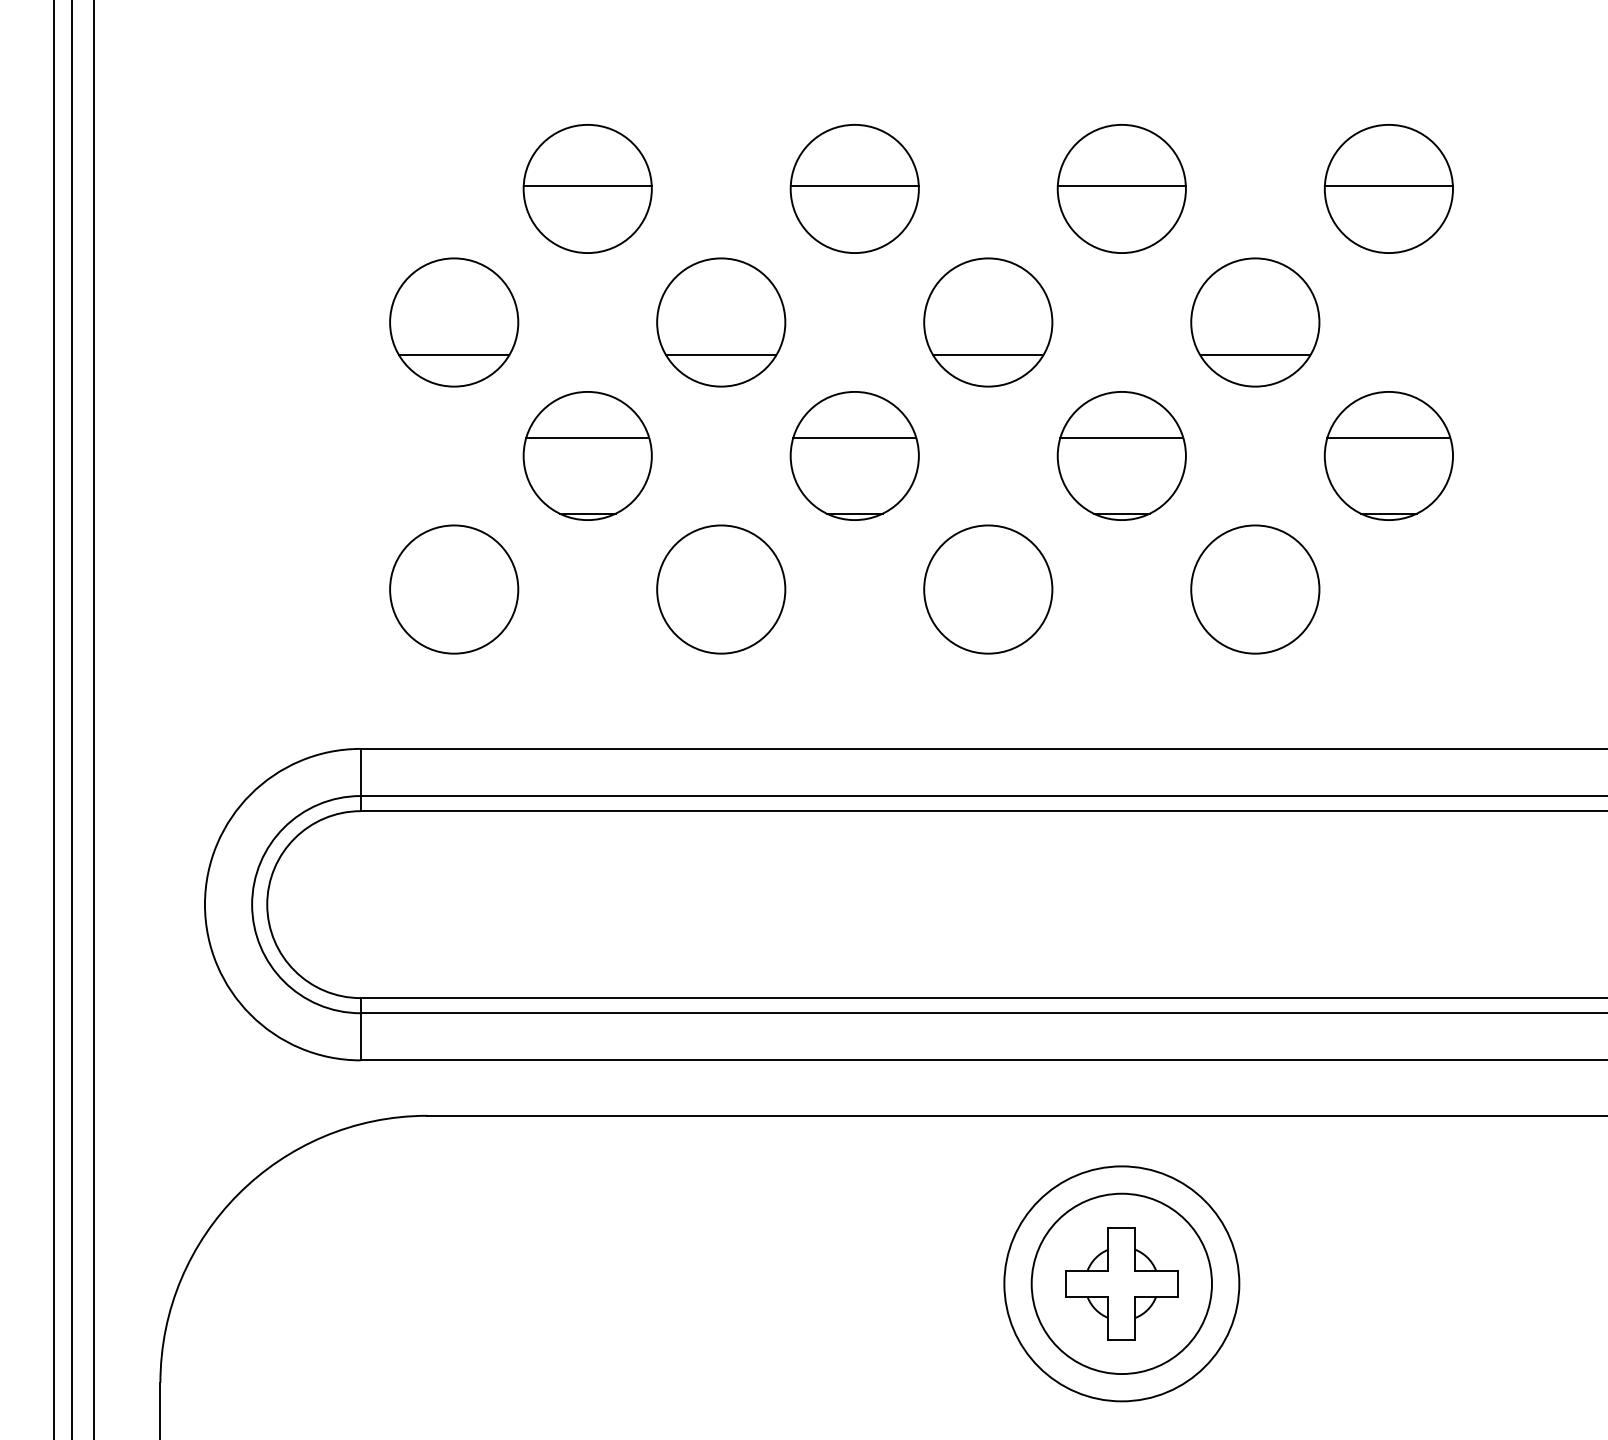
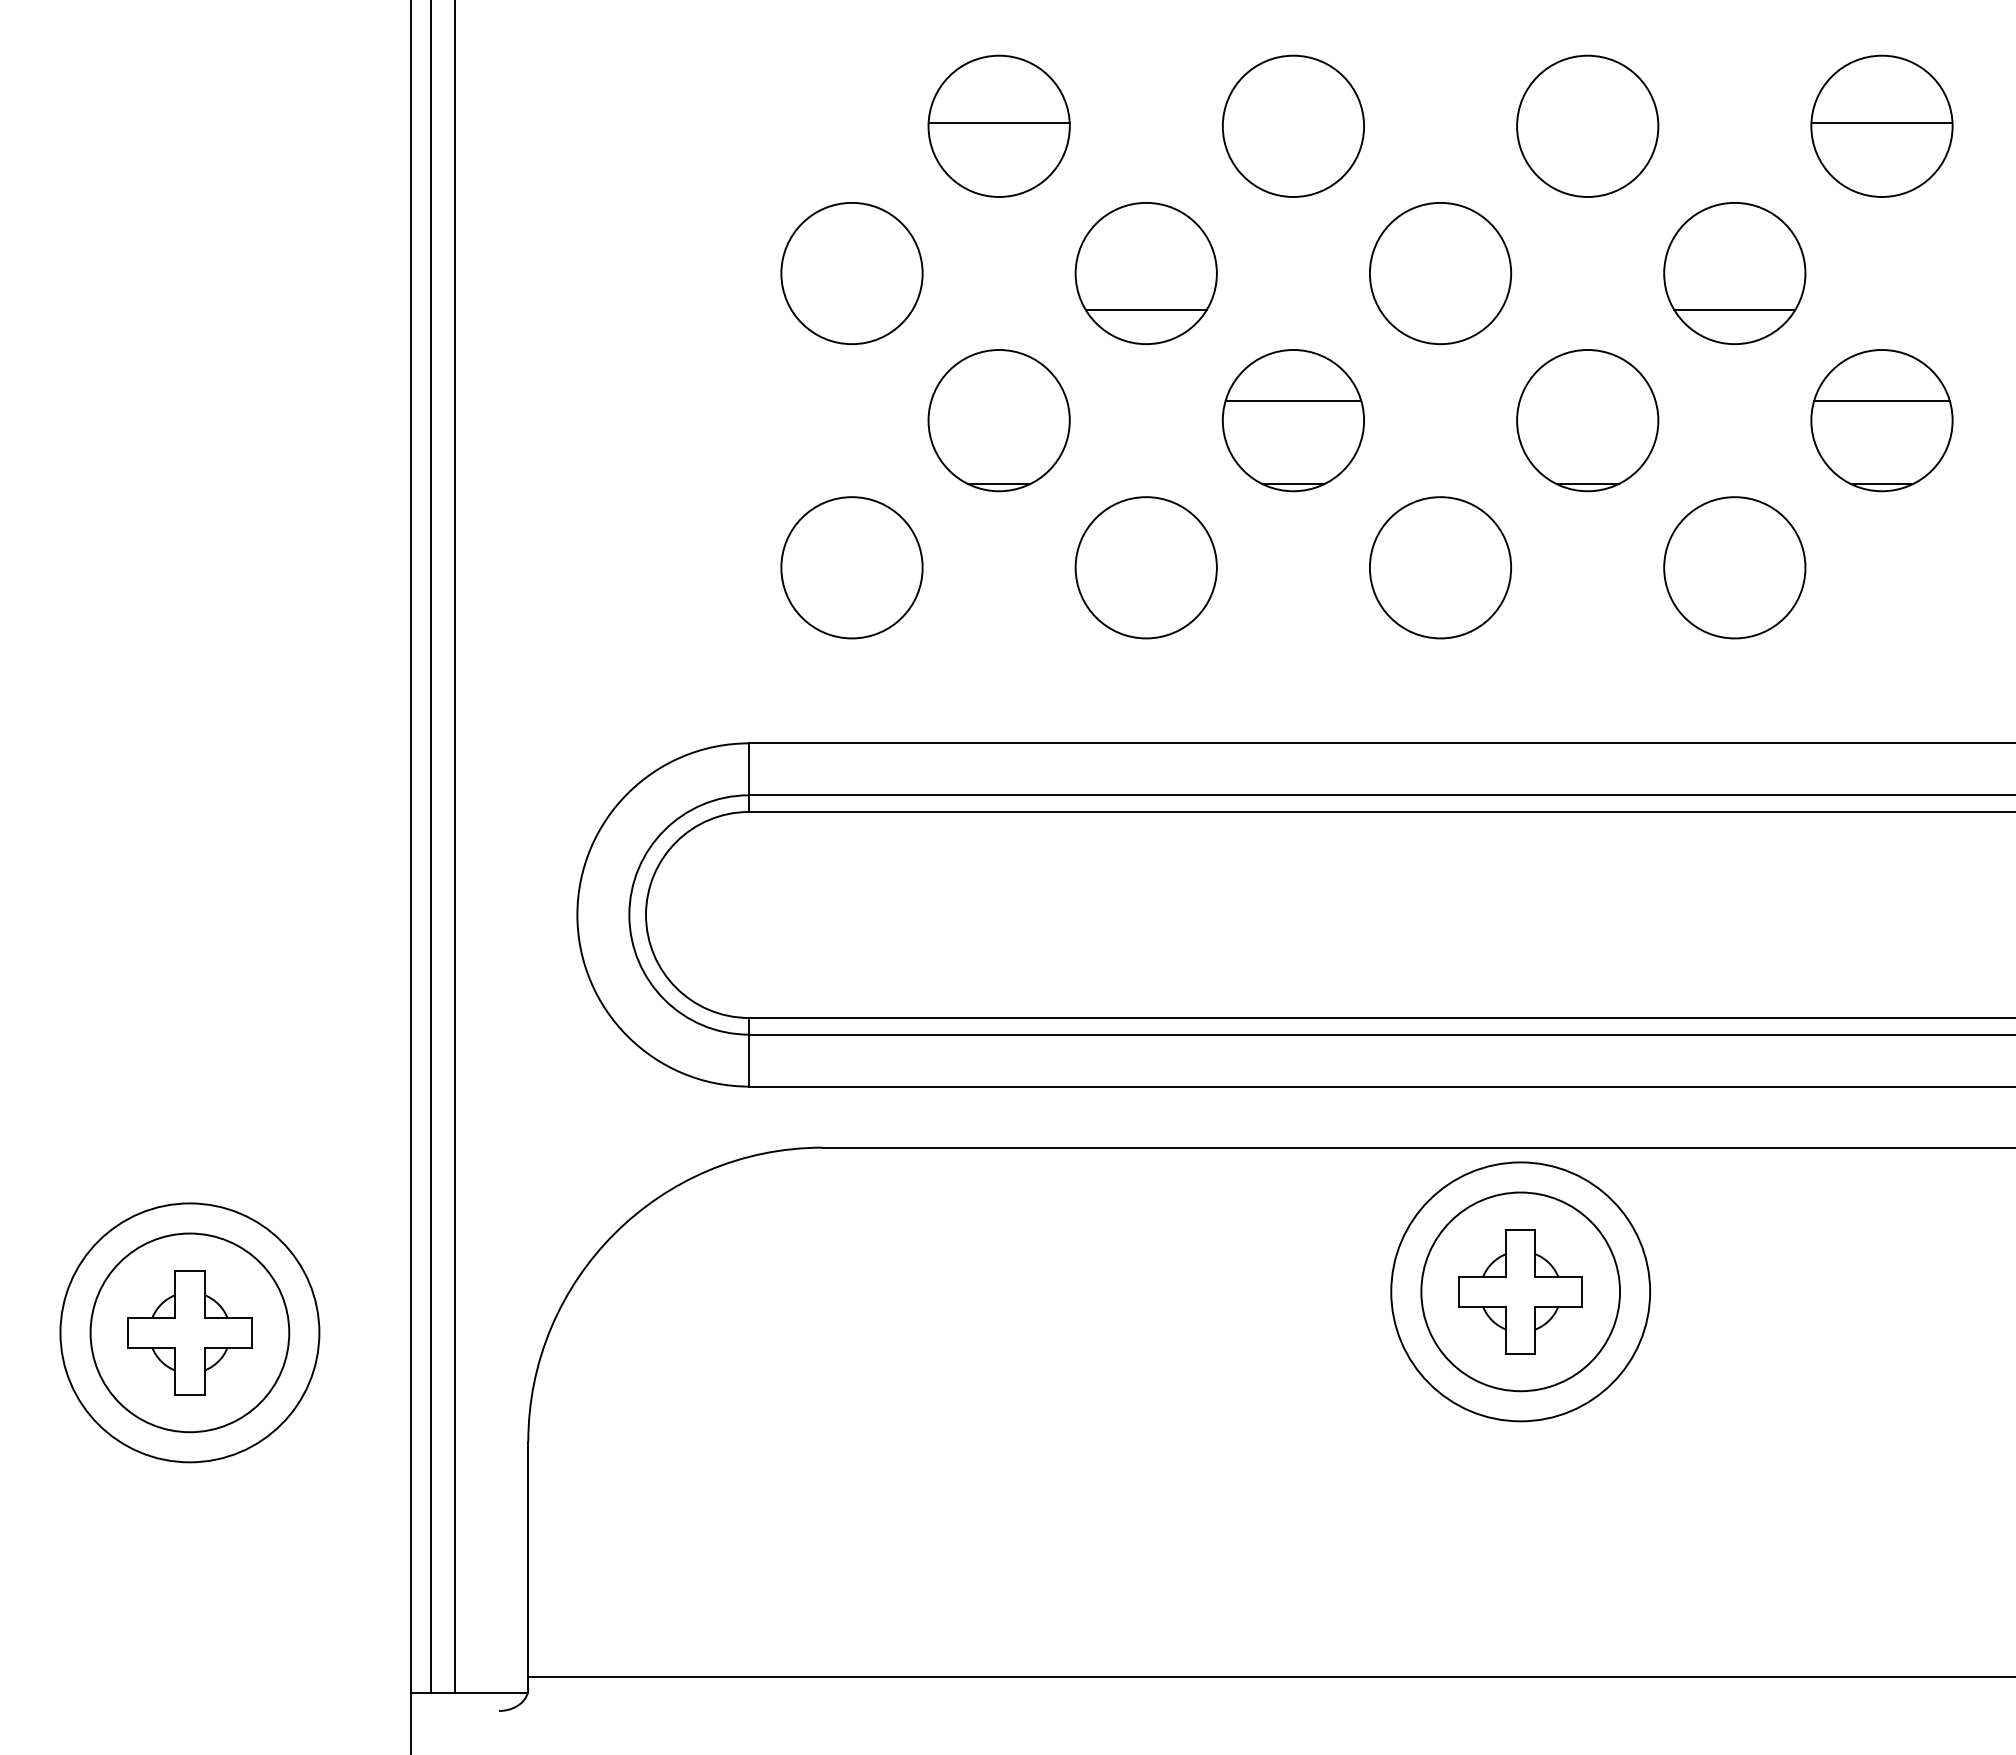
line: (854, 185) -> (1293, 122), removed
line: (1121, 185) -> (1587, 122), removed
line: (453, 355) -> (851, 309), removed
line: (988, 355) -> (1440, 309), removed
line: (587, 437) -> (998, 400), removed
line: (1121, 437) -> (1587, 400), removed
part: (1121, 1283) -> (1520, 1291), moved

